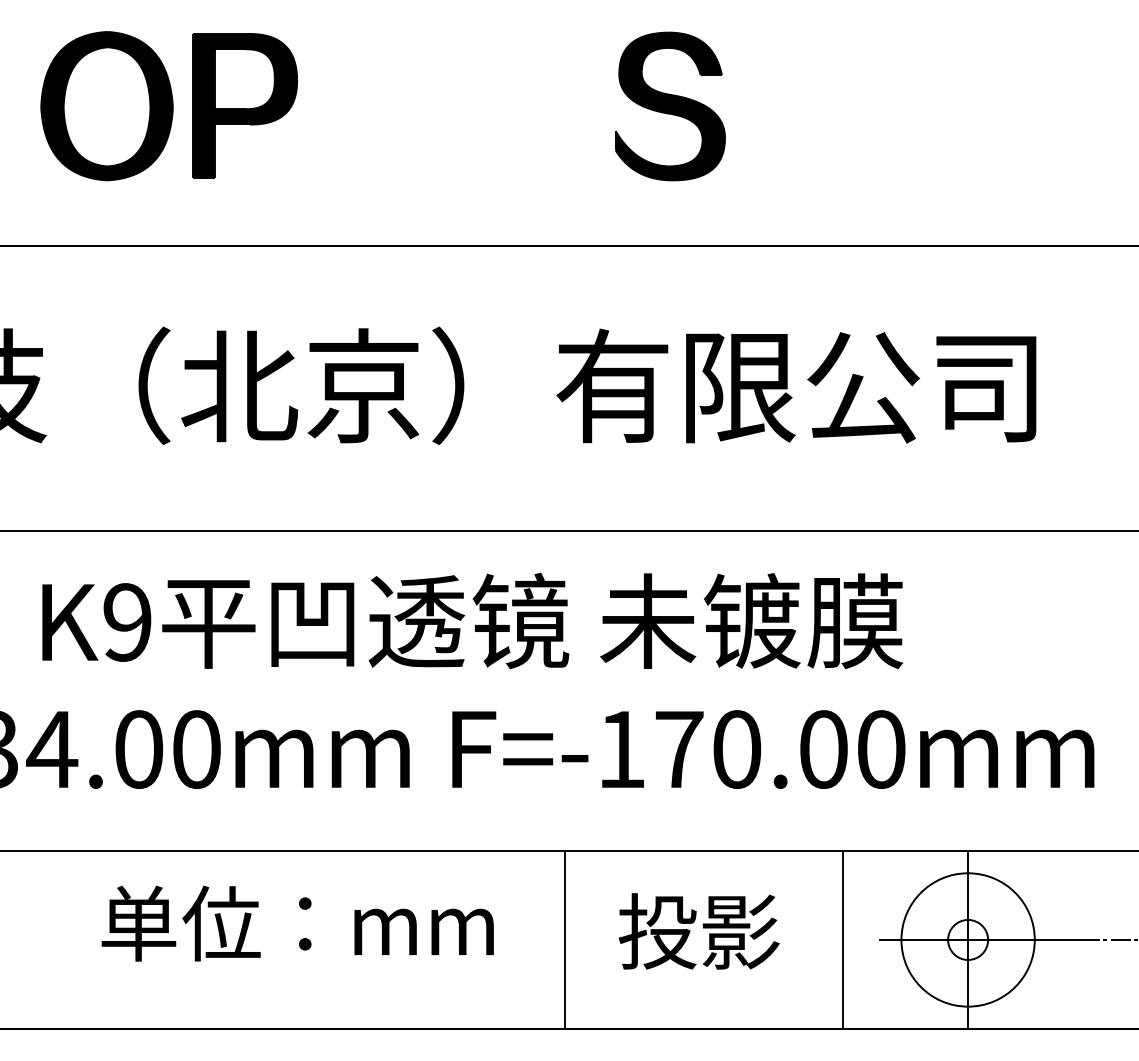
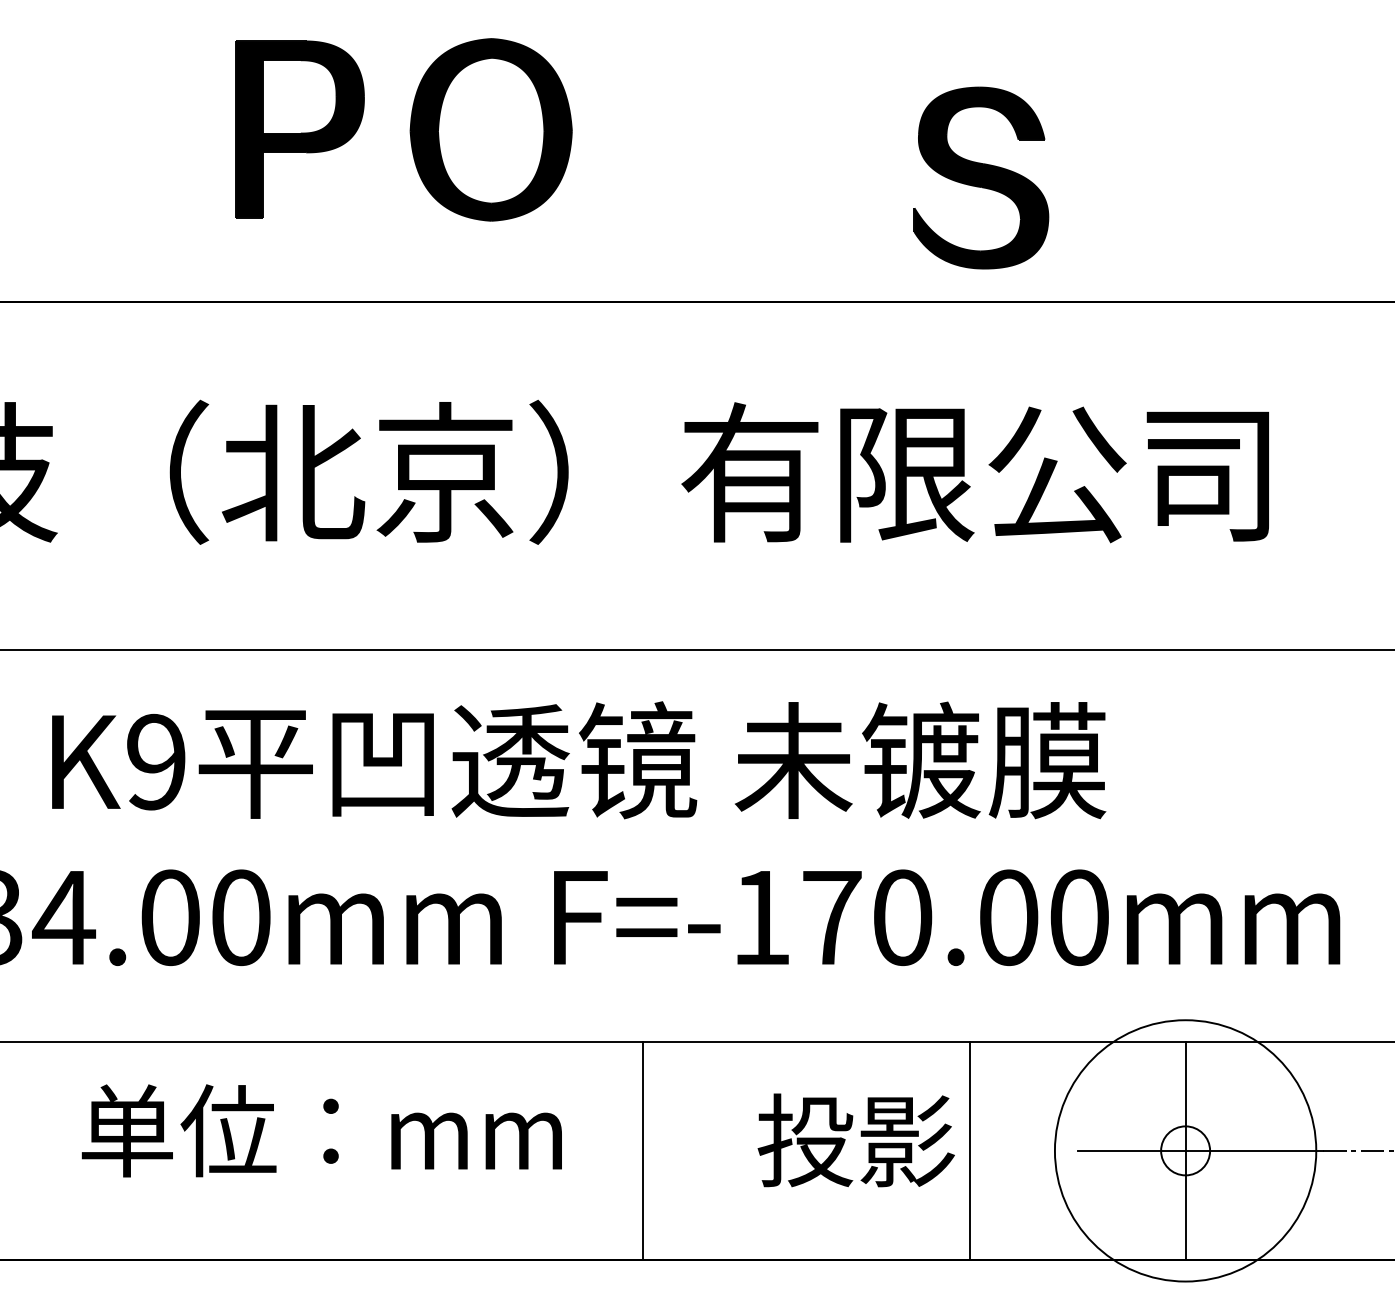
part: (106, 106) -> (490, 130), moved
part: (670, 106) -> (981, 178), moved
text: (297, 923) -> (321, 1130), moved
line: (564, 939) -> (642, 1150), moved
line: (843, 939) -> (970, 1150), moved
circle: (967, 939) -> (1184, 1150), size x1.6

